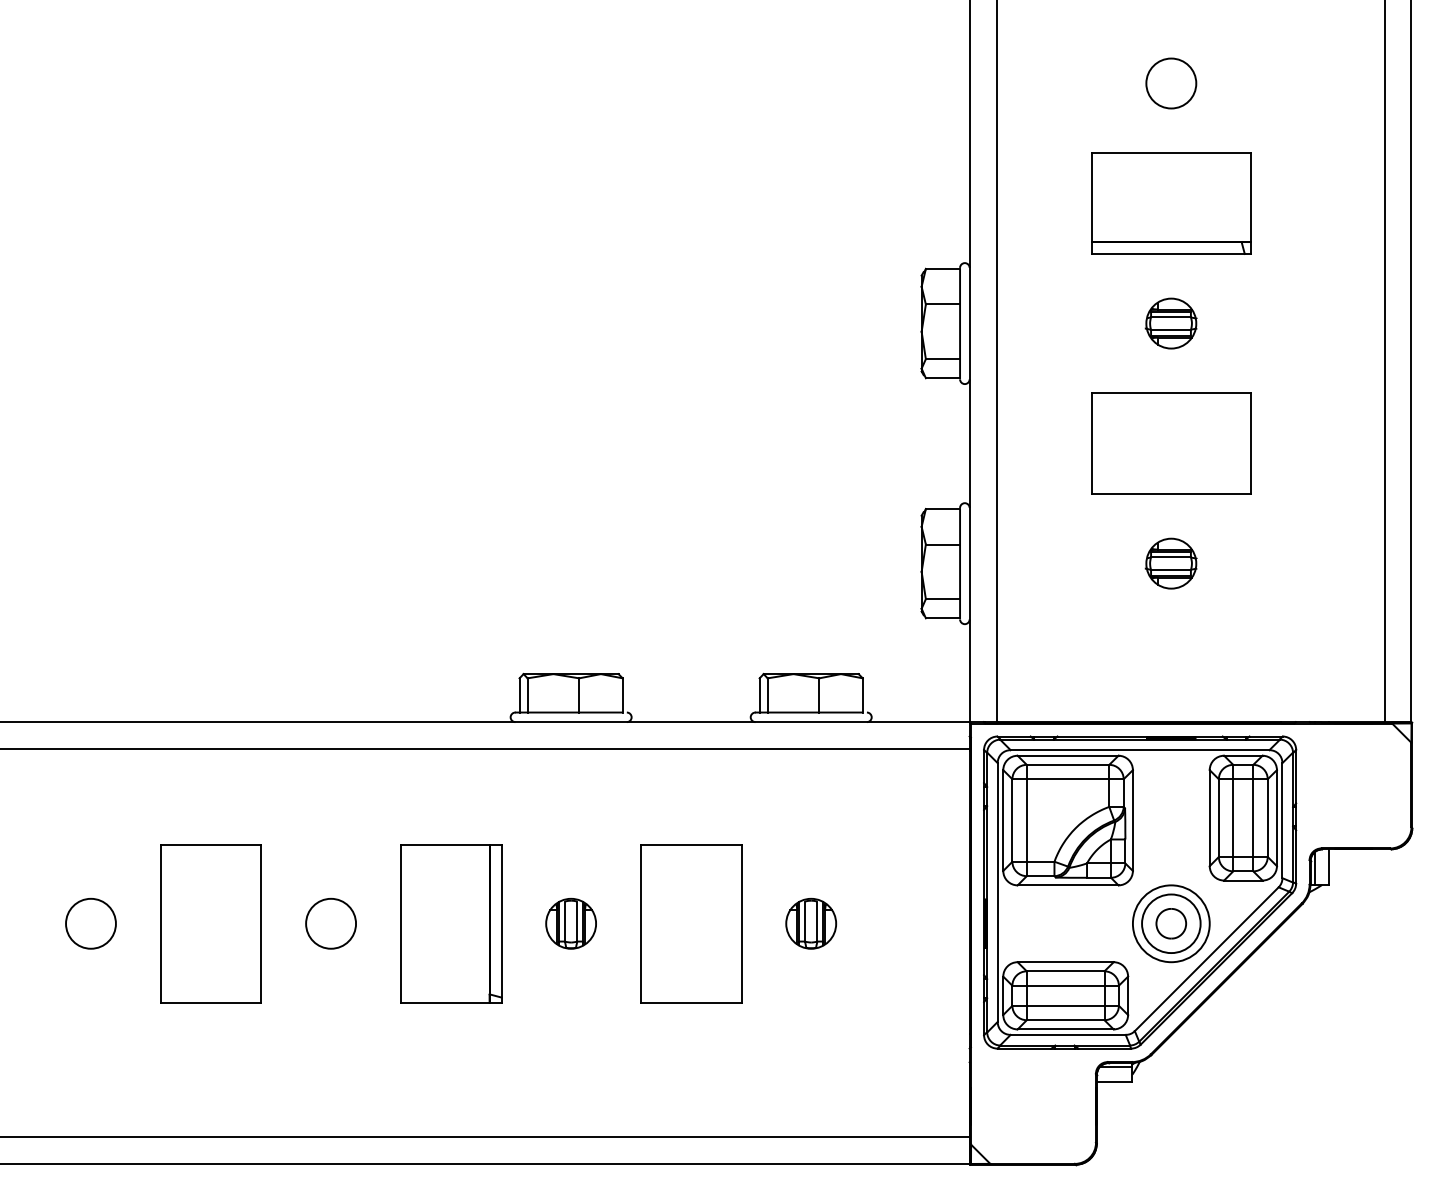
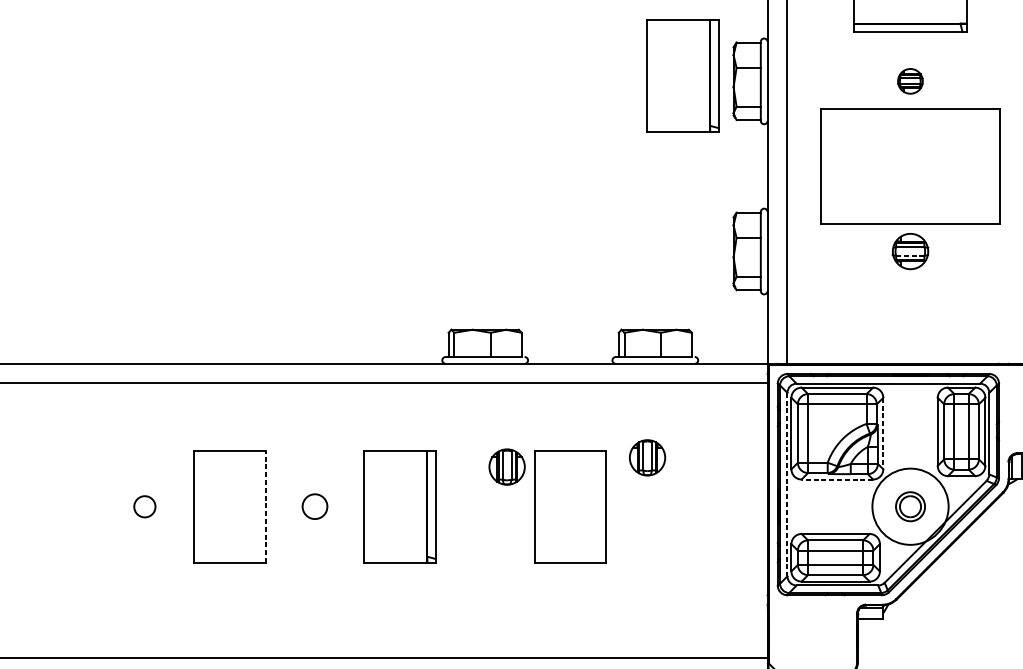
part: (850, 315) -> (683, 75), added
part: (1170, 323) -> (909, 81), size x0.7
part: (1171, 443) -> (910, 166), size x1.6
line: (1170, 569) -> (909, 255), solid -> dashed
line: (1132, 821) -> (883, 434), solid -> dashed
line: (1067, 885) -> (836, 479), solid -> dashed
line: (997, 893) -> (787, 485), solid -> dashed
circle: (90, 923) -> (144, 506), size x0.6
line: (261, 923) -> (265, 506), solid -> dashed
circle: (330, 923) -> (314, 506), size x0.7
part: (570, 923) -> (506, 466), moved
part: (811, 923) -> (647, 457), moved
circle: (1170, 923) -> (909, 506), size x1.4
circle: (1171, 923) -> (910, 506), size x0.7

